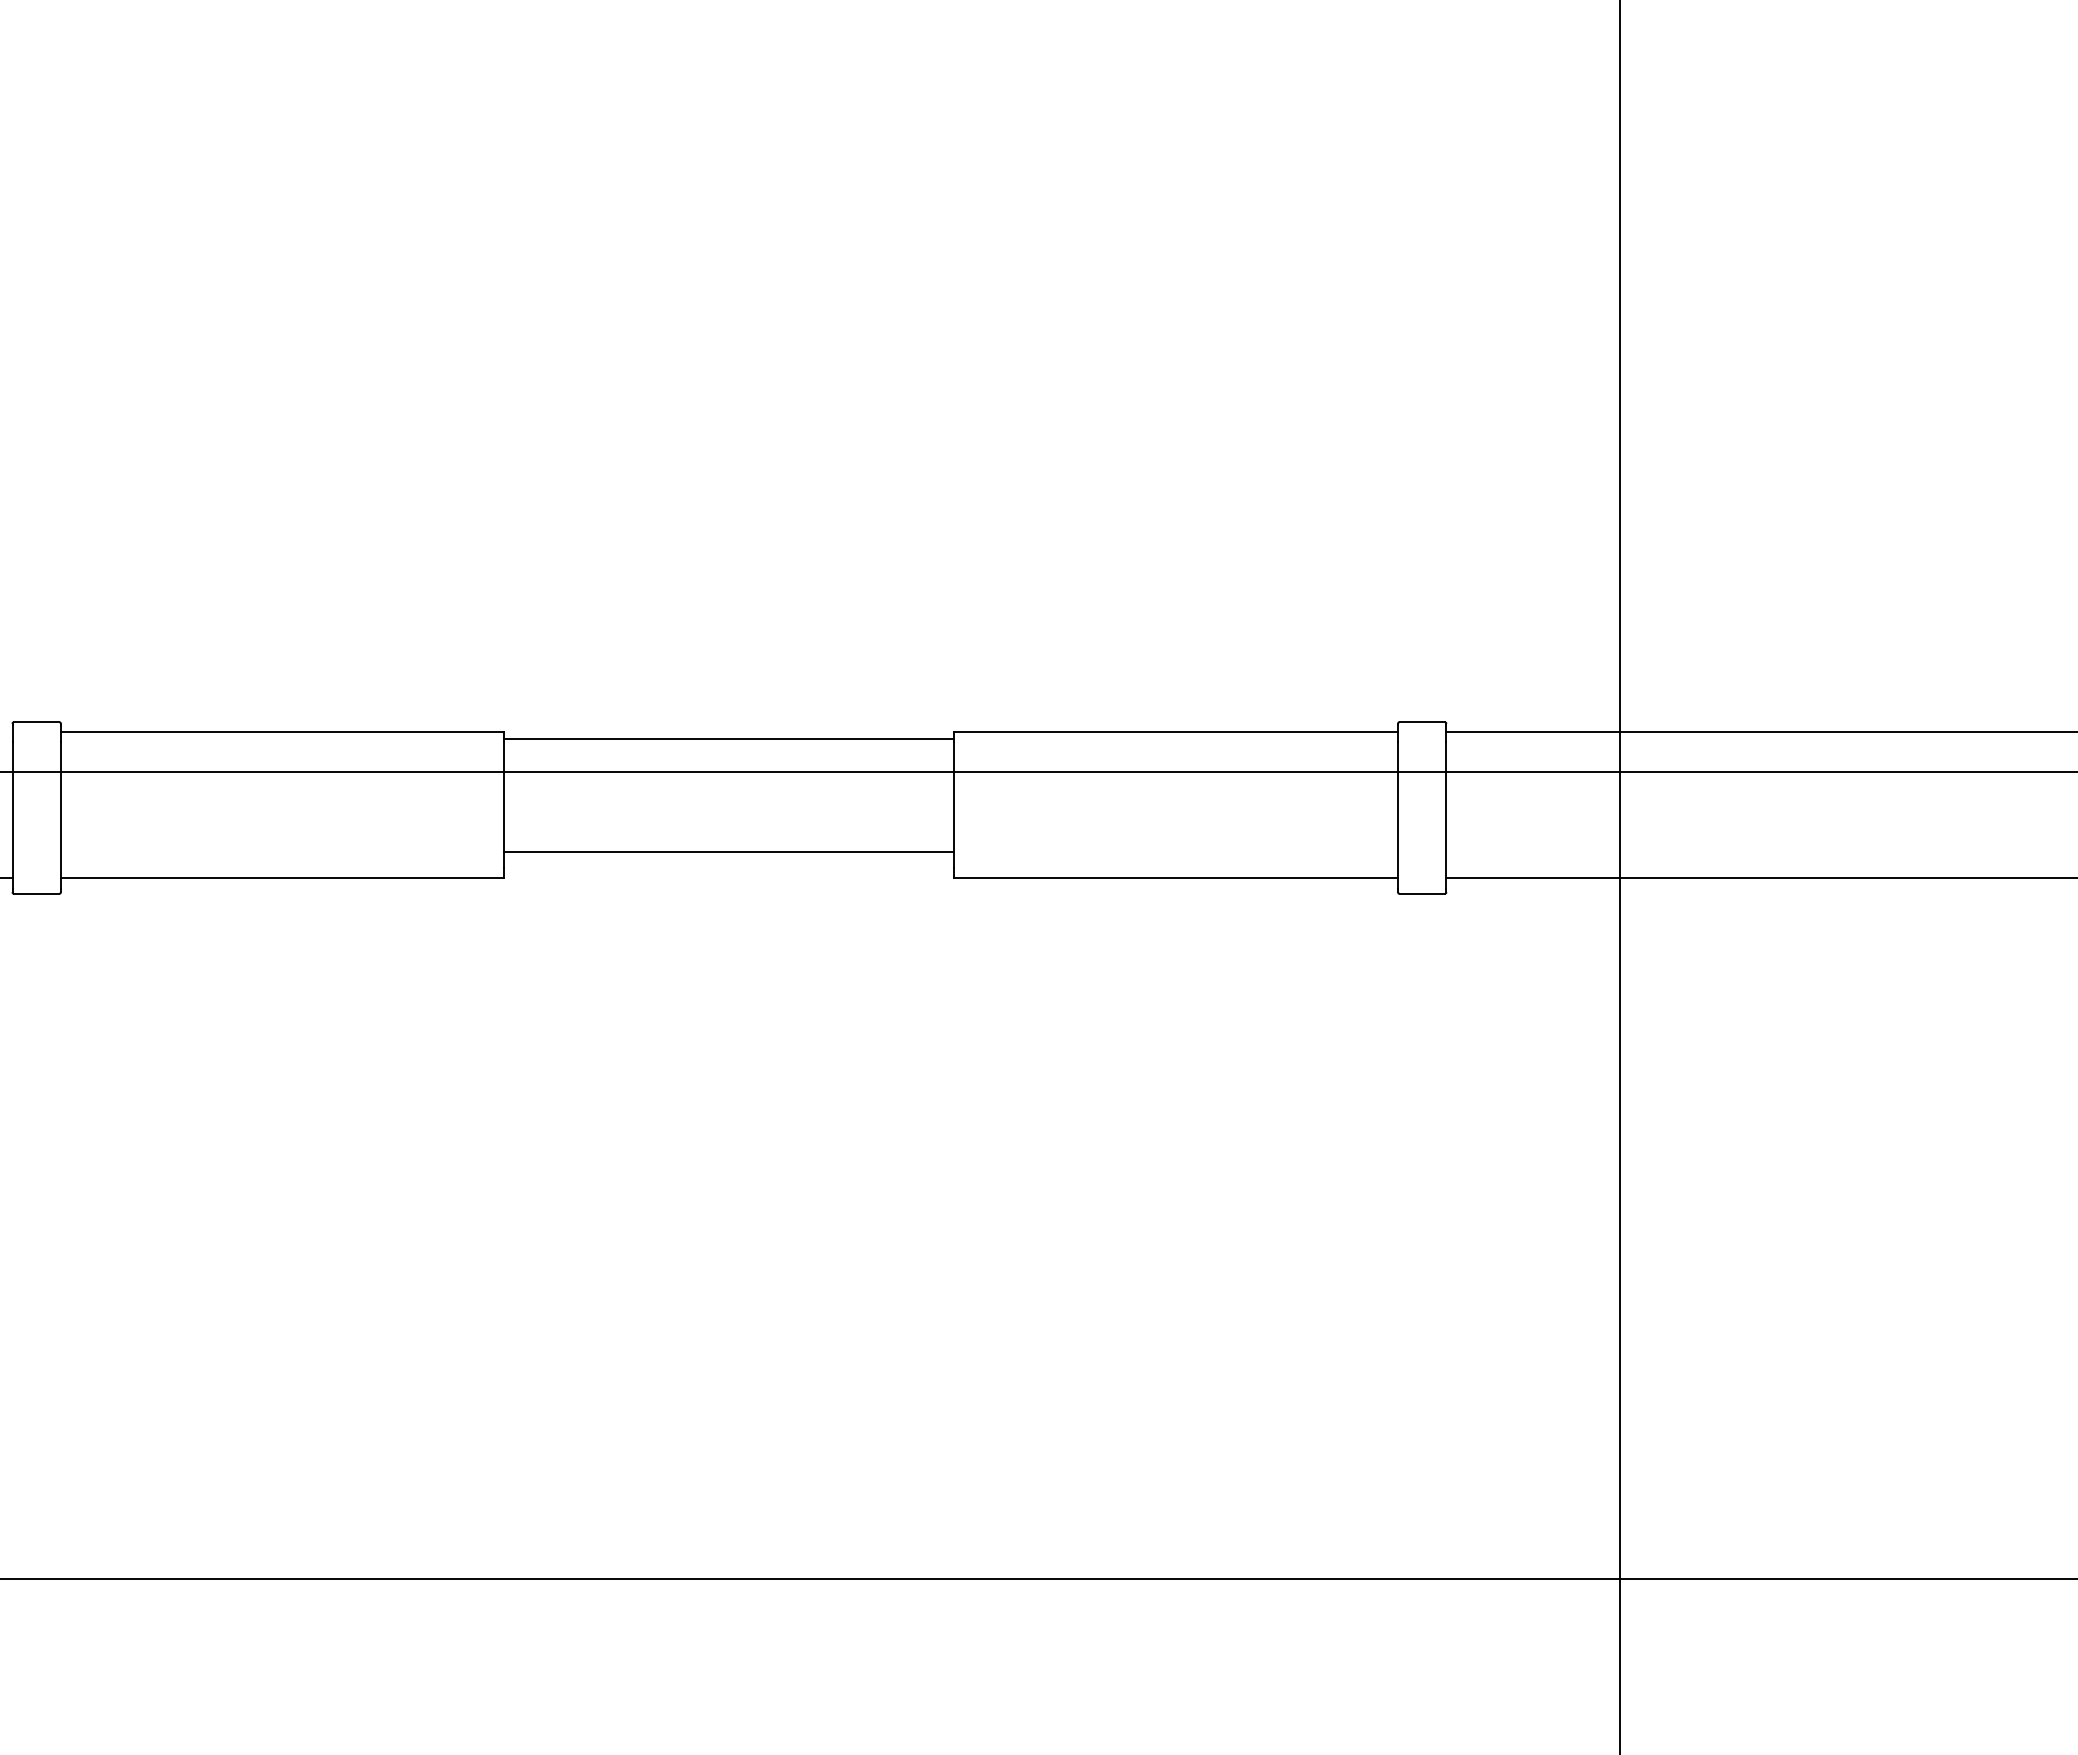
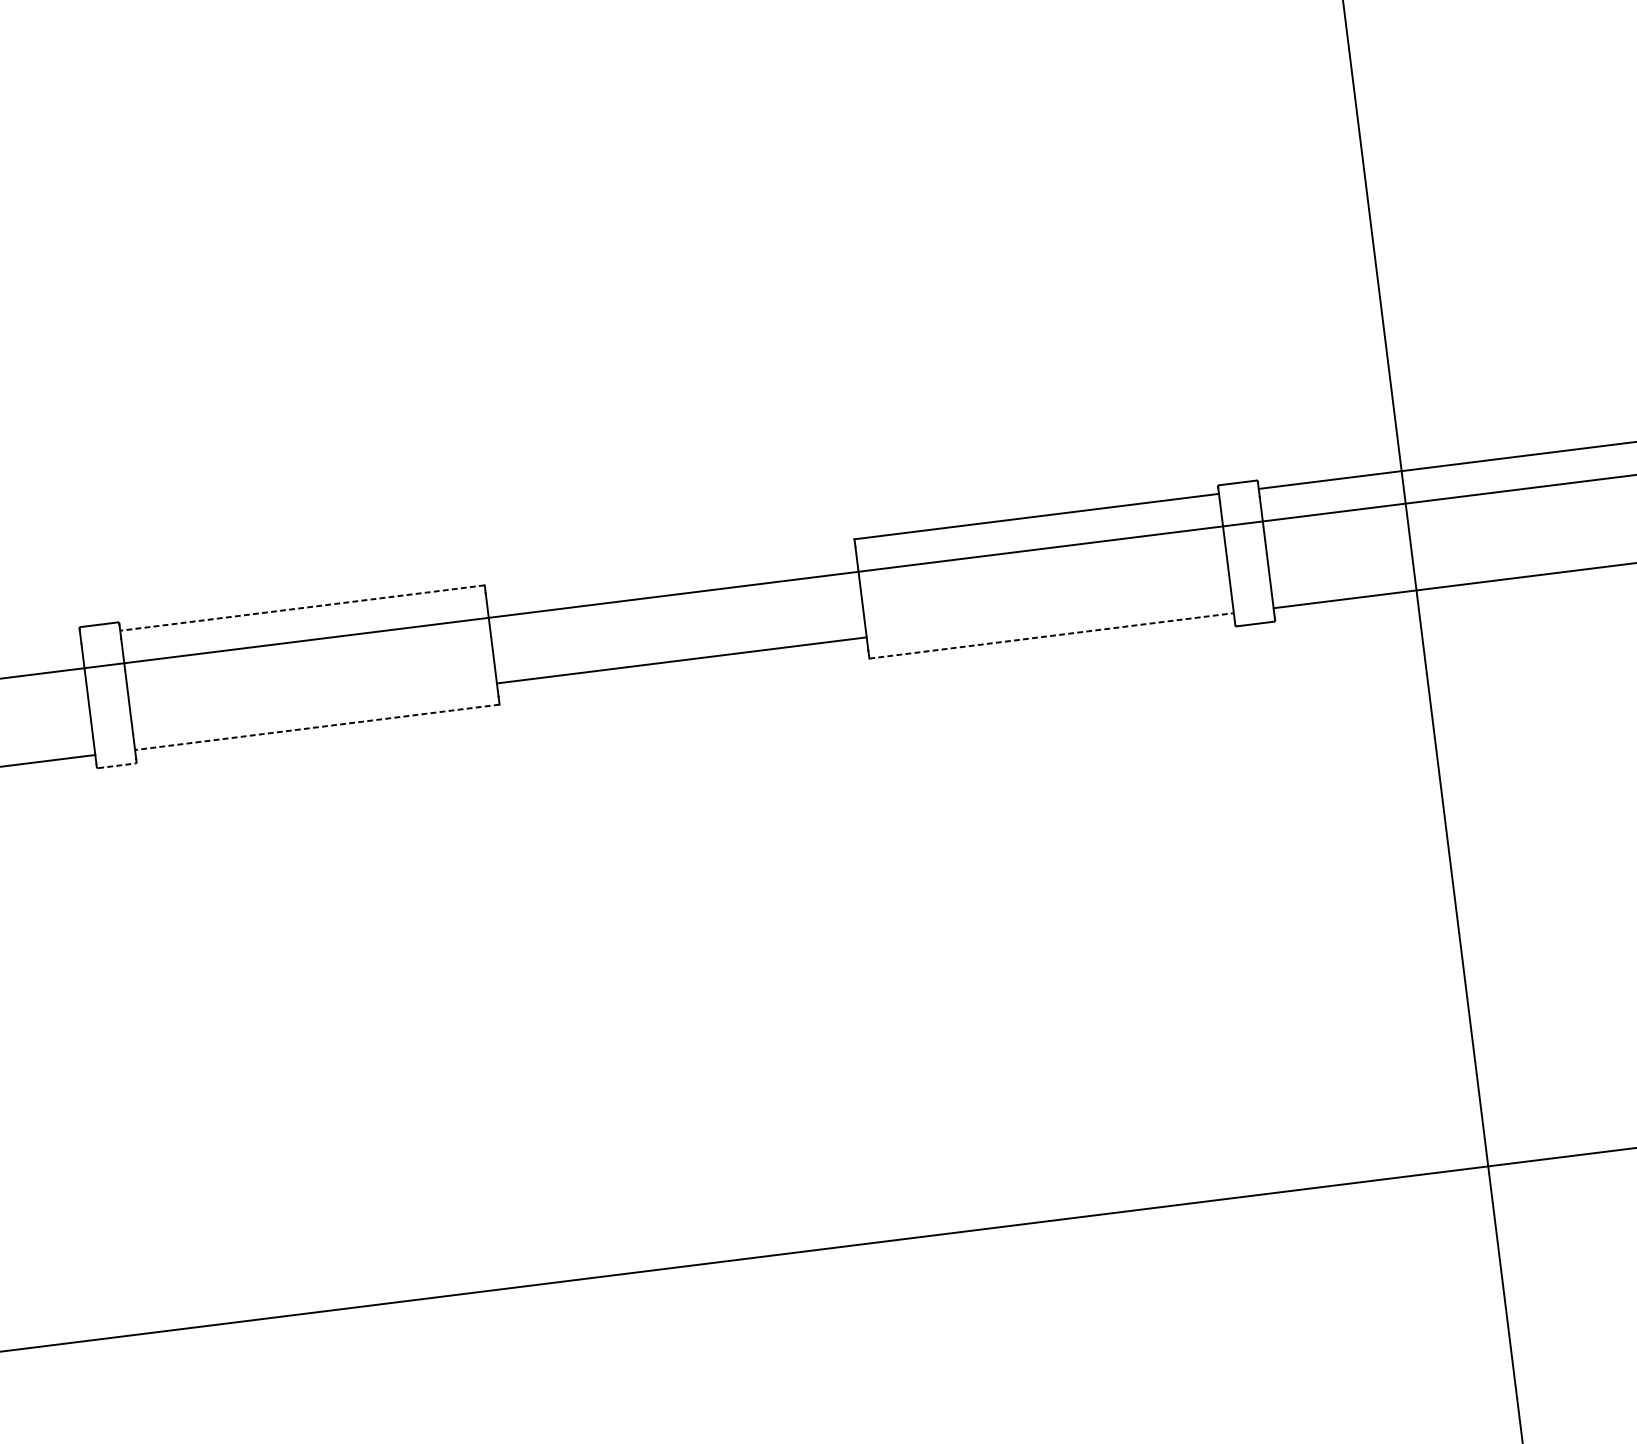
line: (282, 732) -> (302, 608), solid -> dashed
line: (729, 738) -> (670, 567), removed
line: (282, 877) -> (317, 727), solid -> dashed
line: (1176, 877) -> (1051, 635), solid -> dashed
line: (36, 893) -> (116, 765), solid -> dashed

